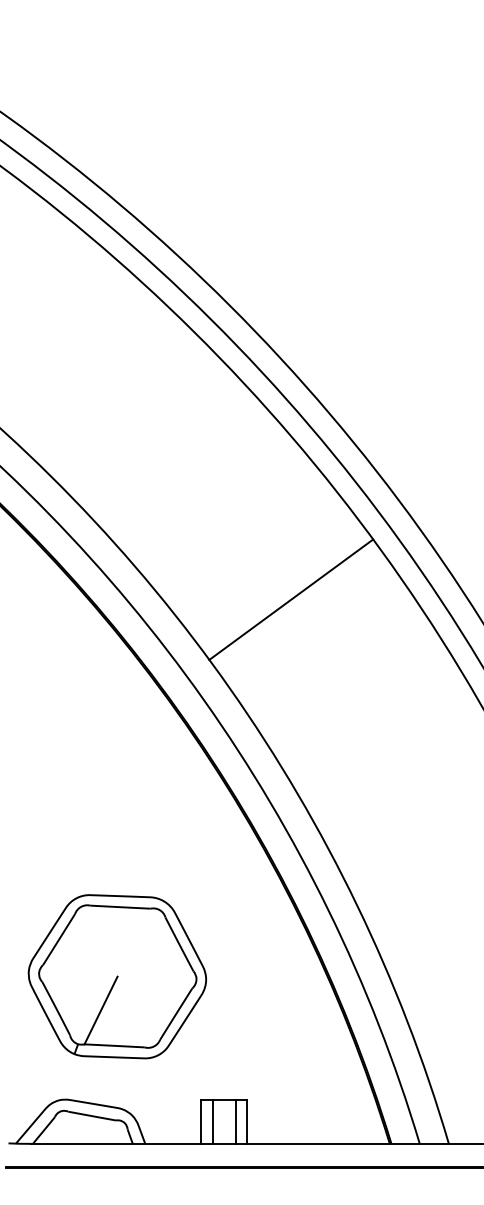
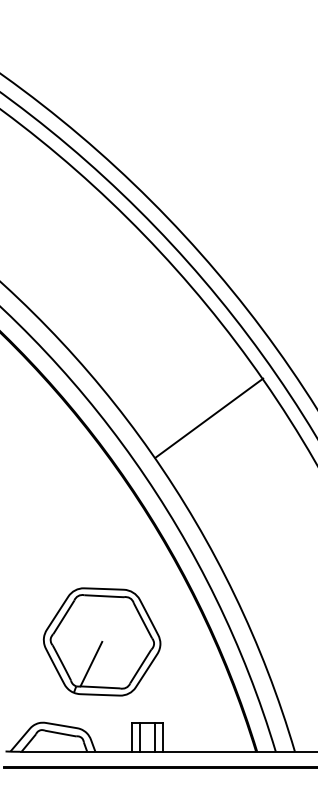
line: (291, 598) -> (209, 417), moved
part: (116, 976) -> (101, 641), moved

